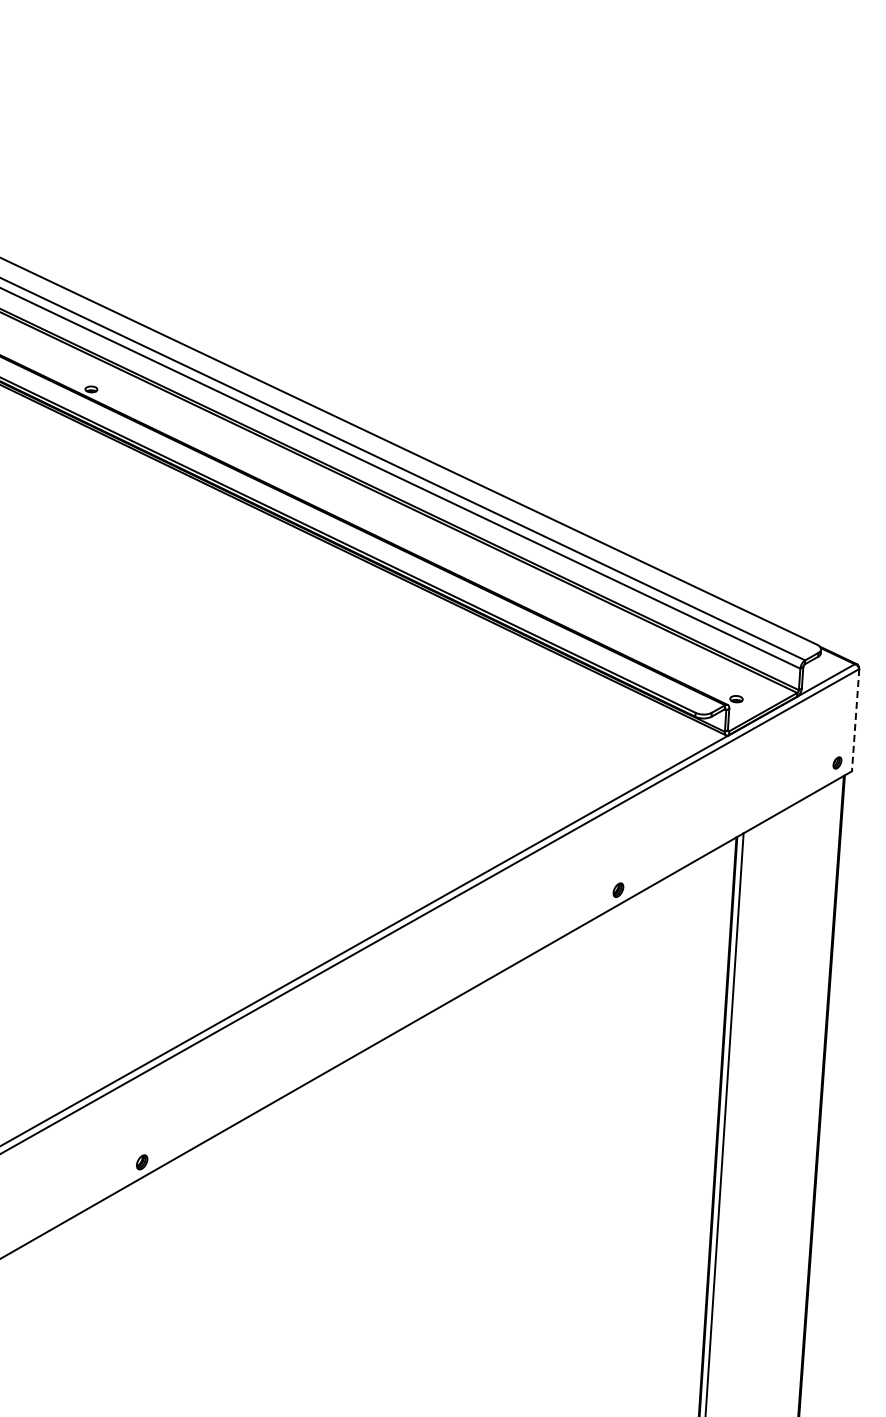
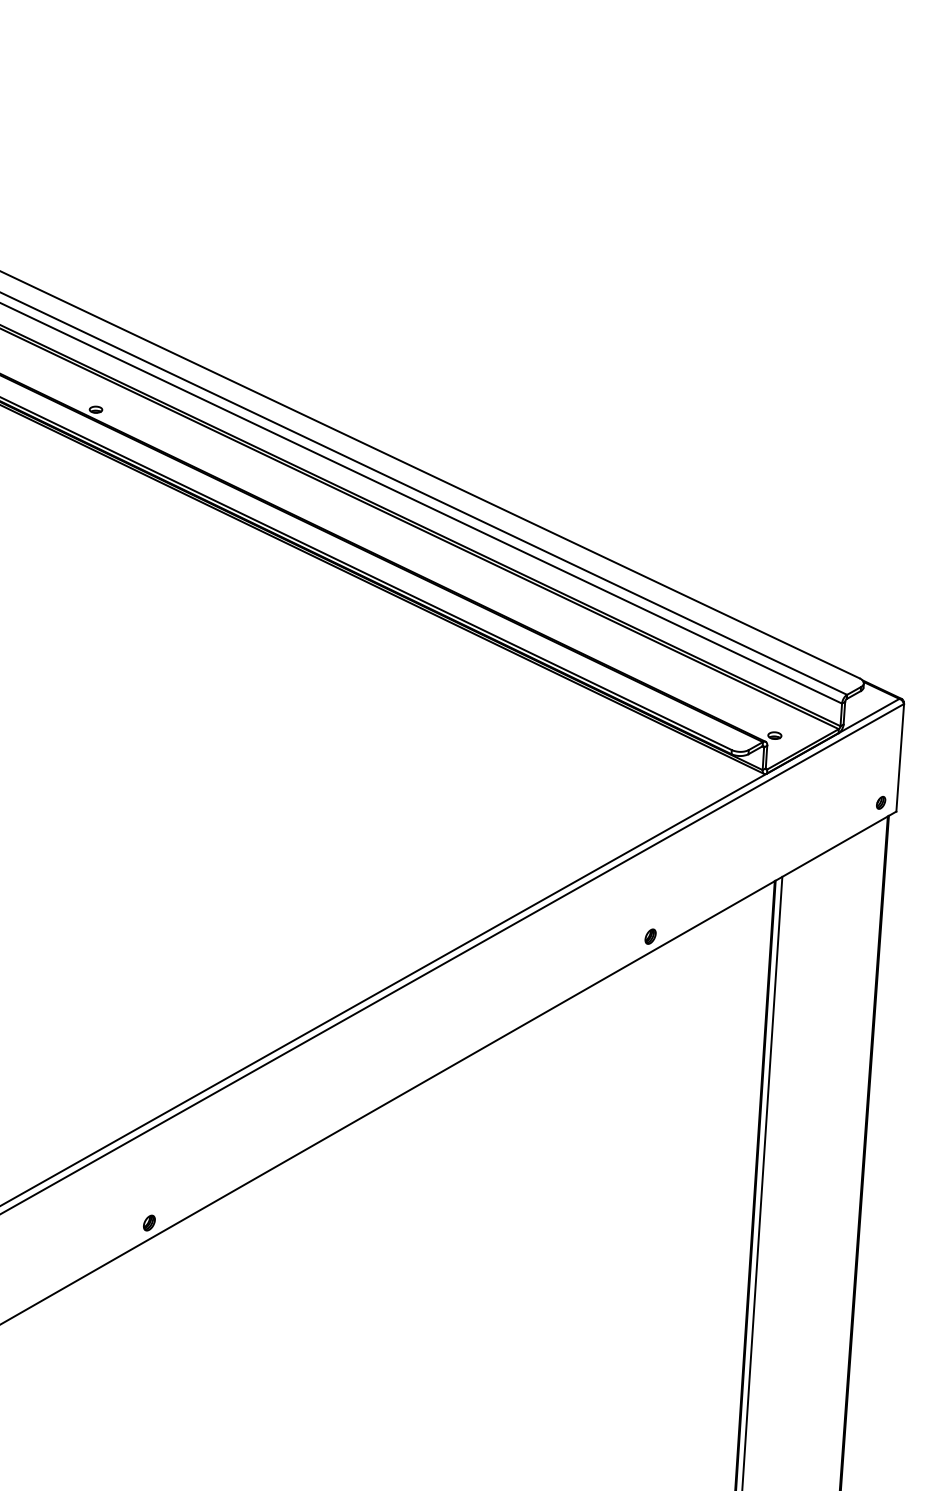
line: (855, 720) -> (900, 758), dashed -> solid

